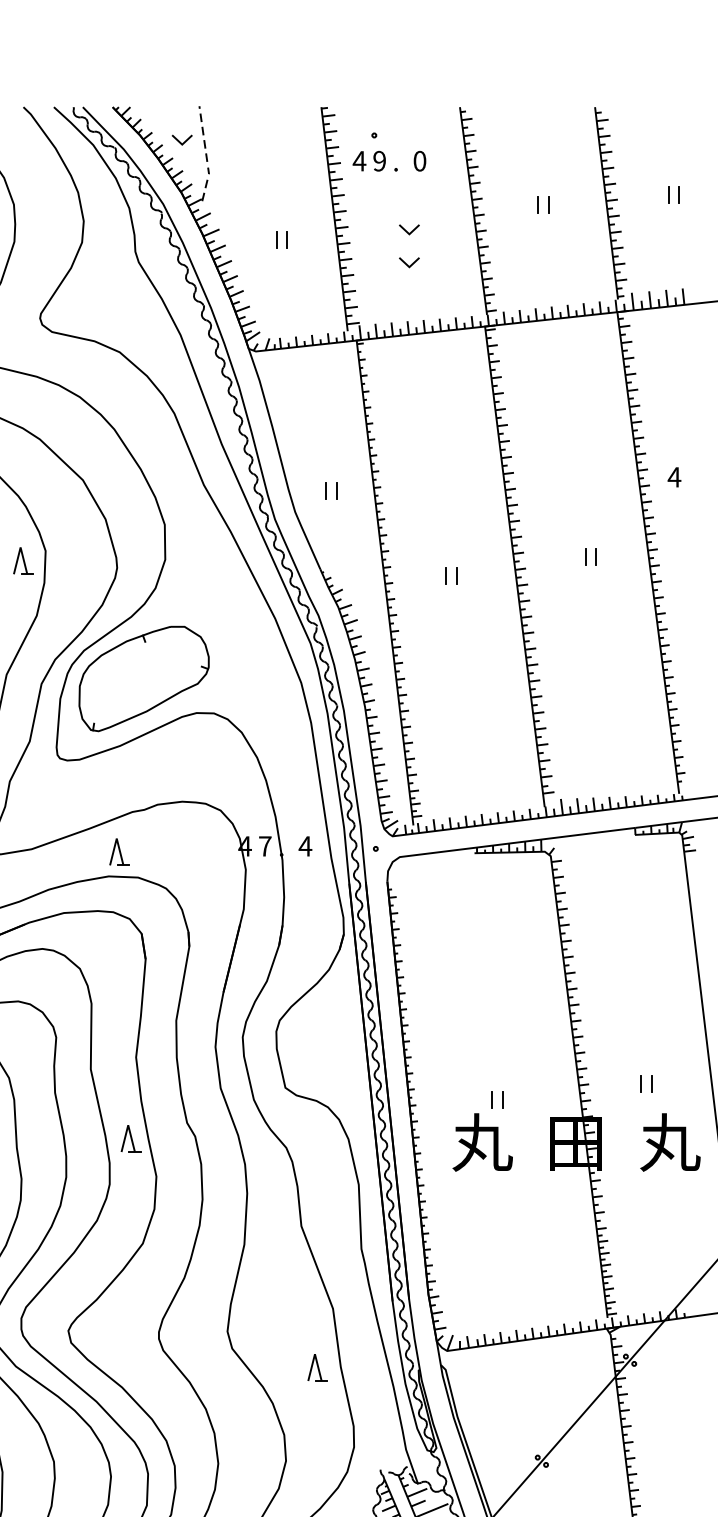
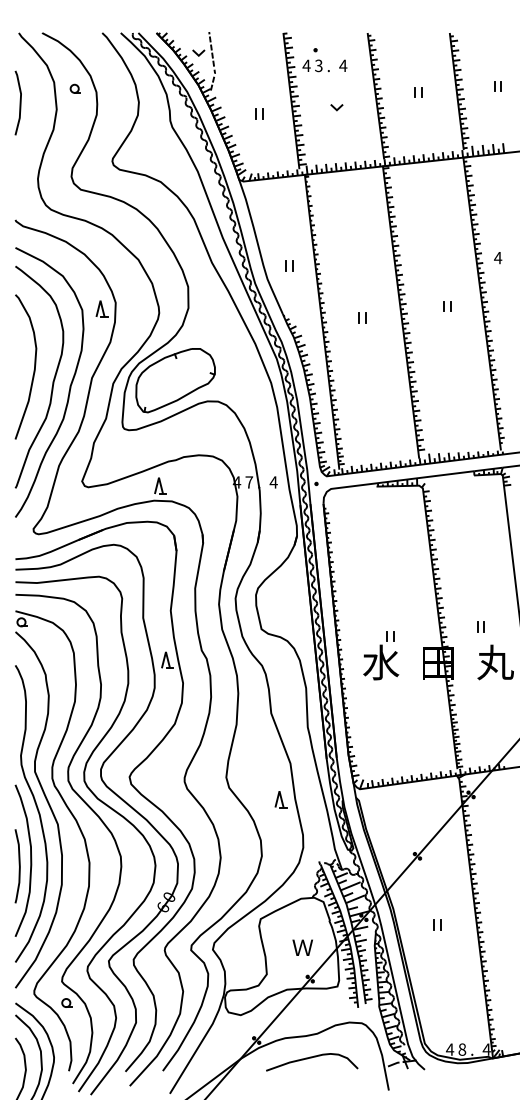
text: (420, 160) -> (343, 65), 0 -> 4
text: (379, 162) -> (318, 66), 9 -> 3
line: (407, 262) -> (335, 127), removed
text: (482, 1142) -> (381, 662), 丸 -> 水

